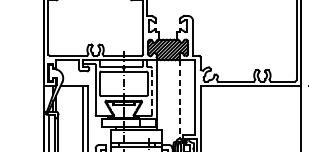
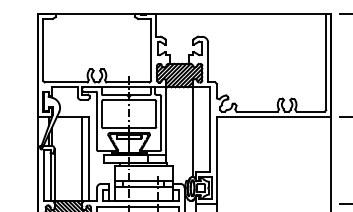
line: (152, 92) -> (161, 123), dashed -> solid
line: (179, 99) -> (192, 132), dashed -> solid

